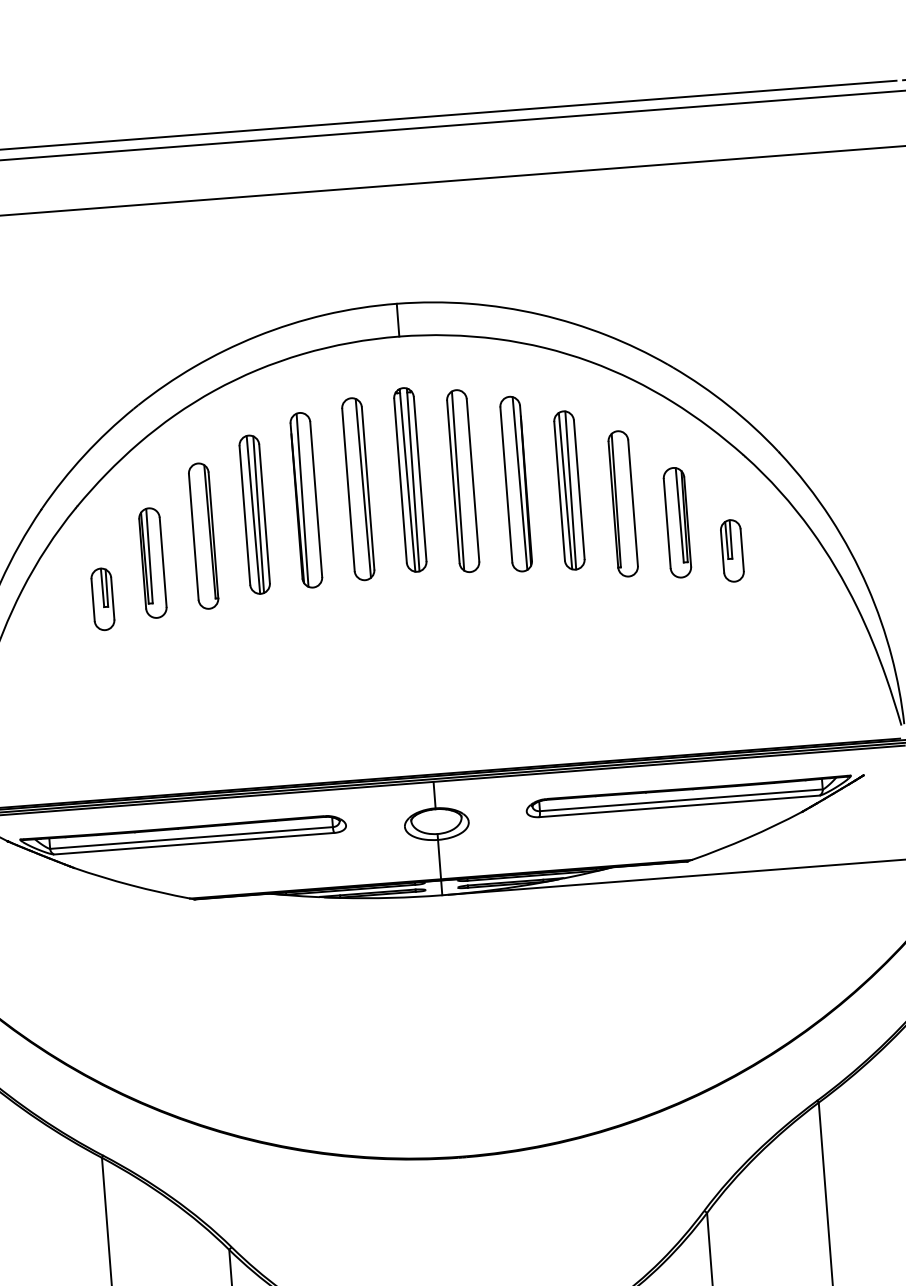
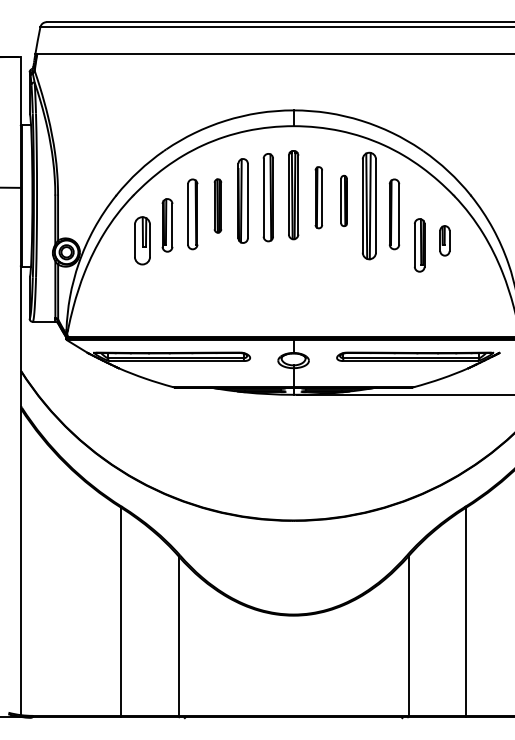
part: (462, 480) -> (318, 197), size x0.7
part: (514, 483) -> (343, 200), size x0.6
part: (567, 489) -> (368, 205), size x1.4
part: (253, 513) -> (217, 205), size x0.7
part: (677, 522) -> (419, 245), moved
part: (101, 598) -> (141, 240), size x1.6

